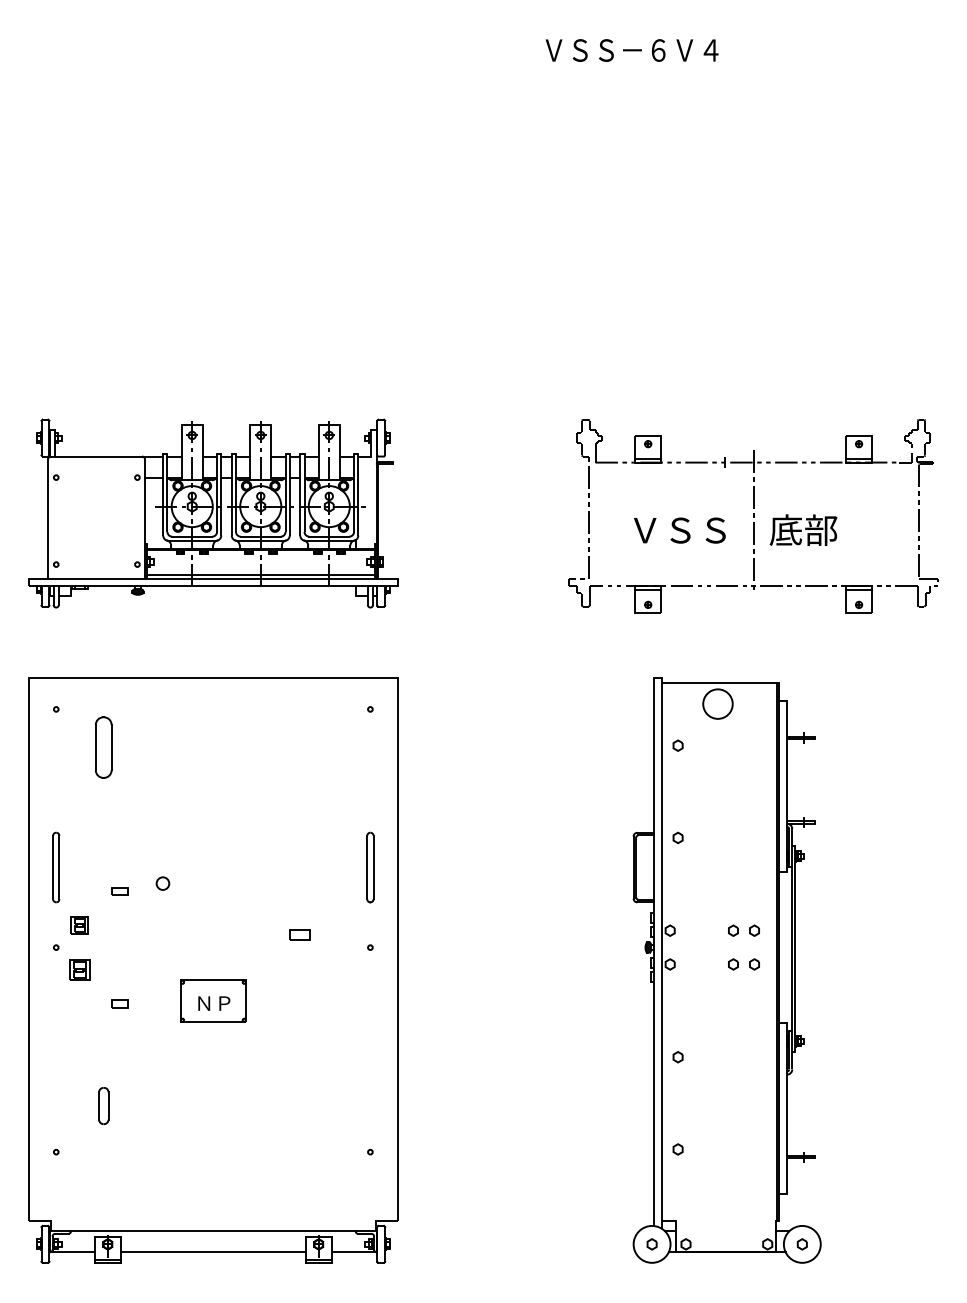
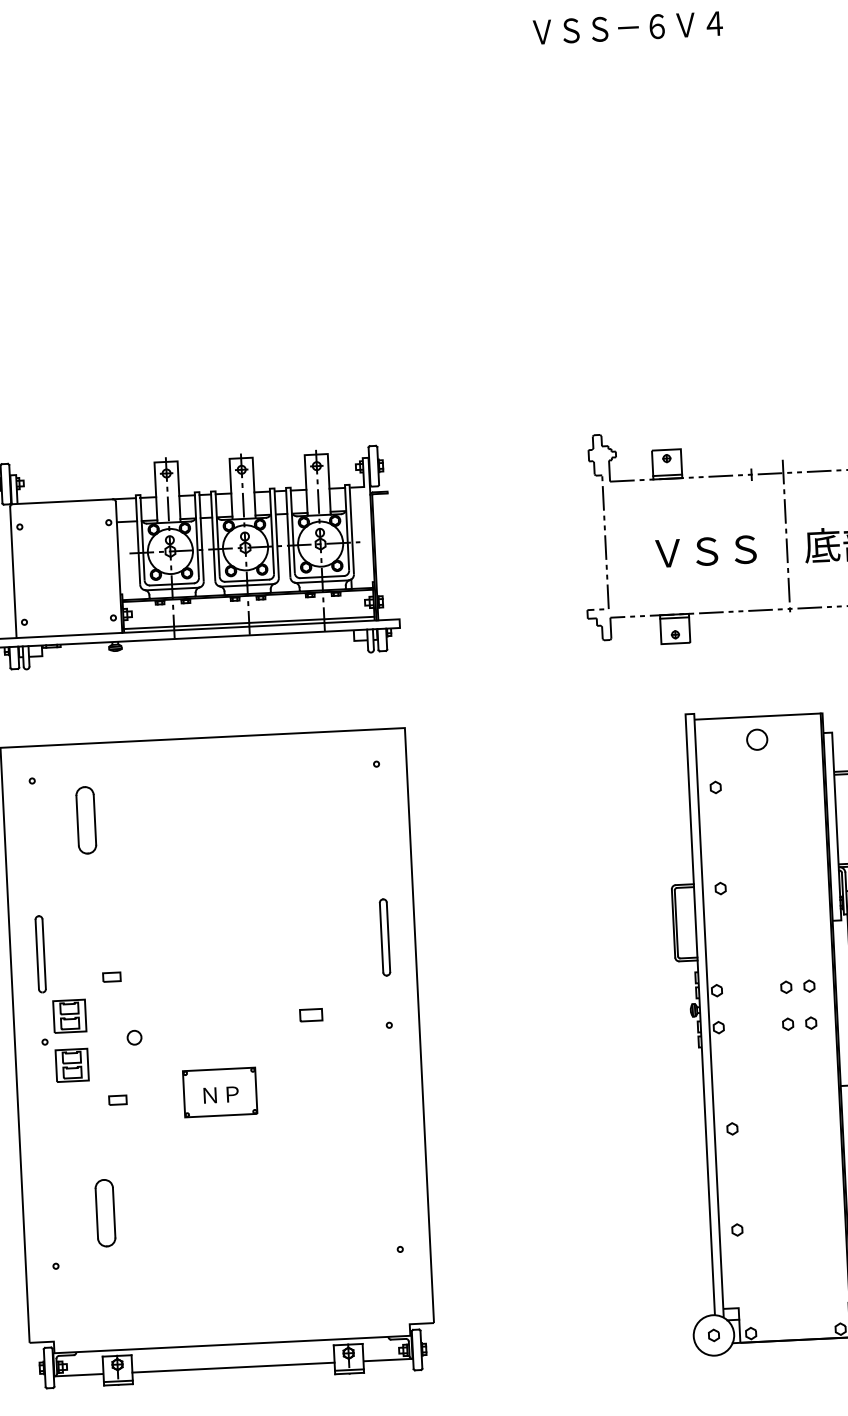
circle: (717, 703) -> (756, 739), size x0.62
circle: (162, 883) -> (134, 1037), moved
part: (79, 925) -> (69, 1016), size x1.67
part: (79, 970) -> (71, 1065), size x1.43
part: (103, 1105) -> (105, 1212), size x1.67

